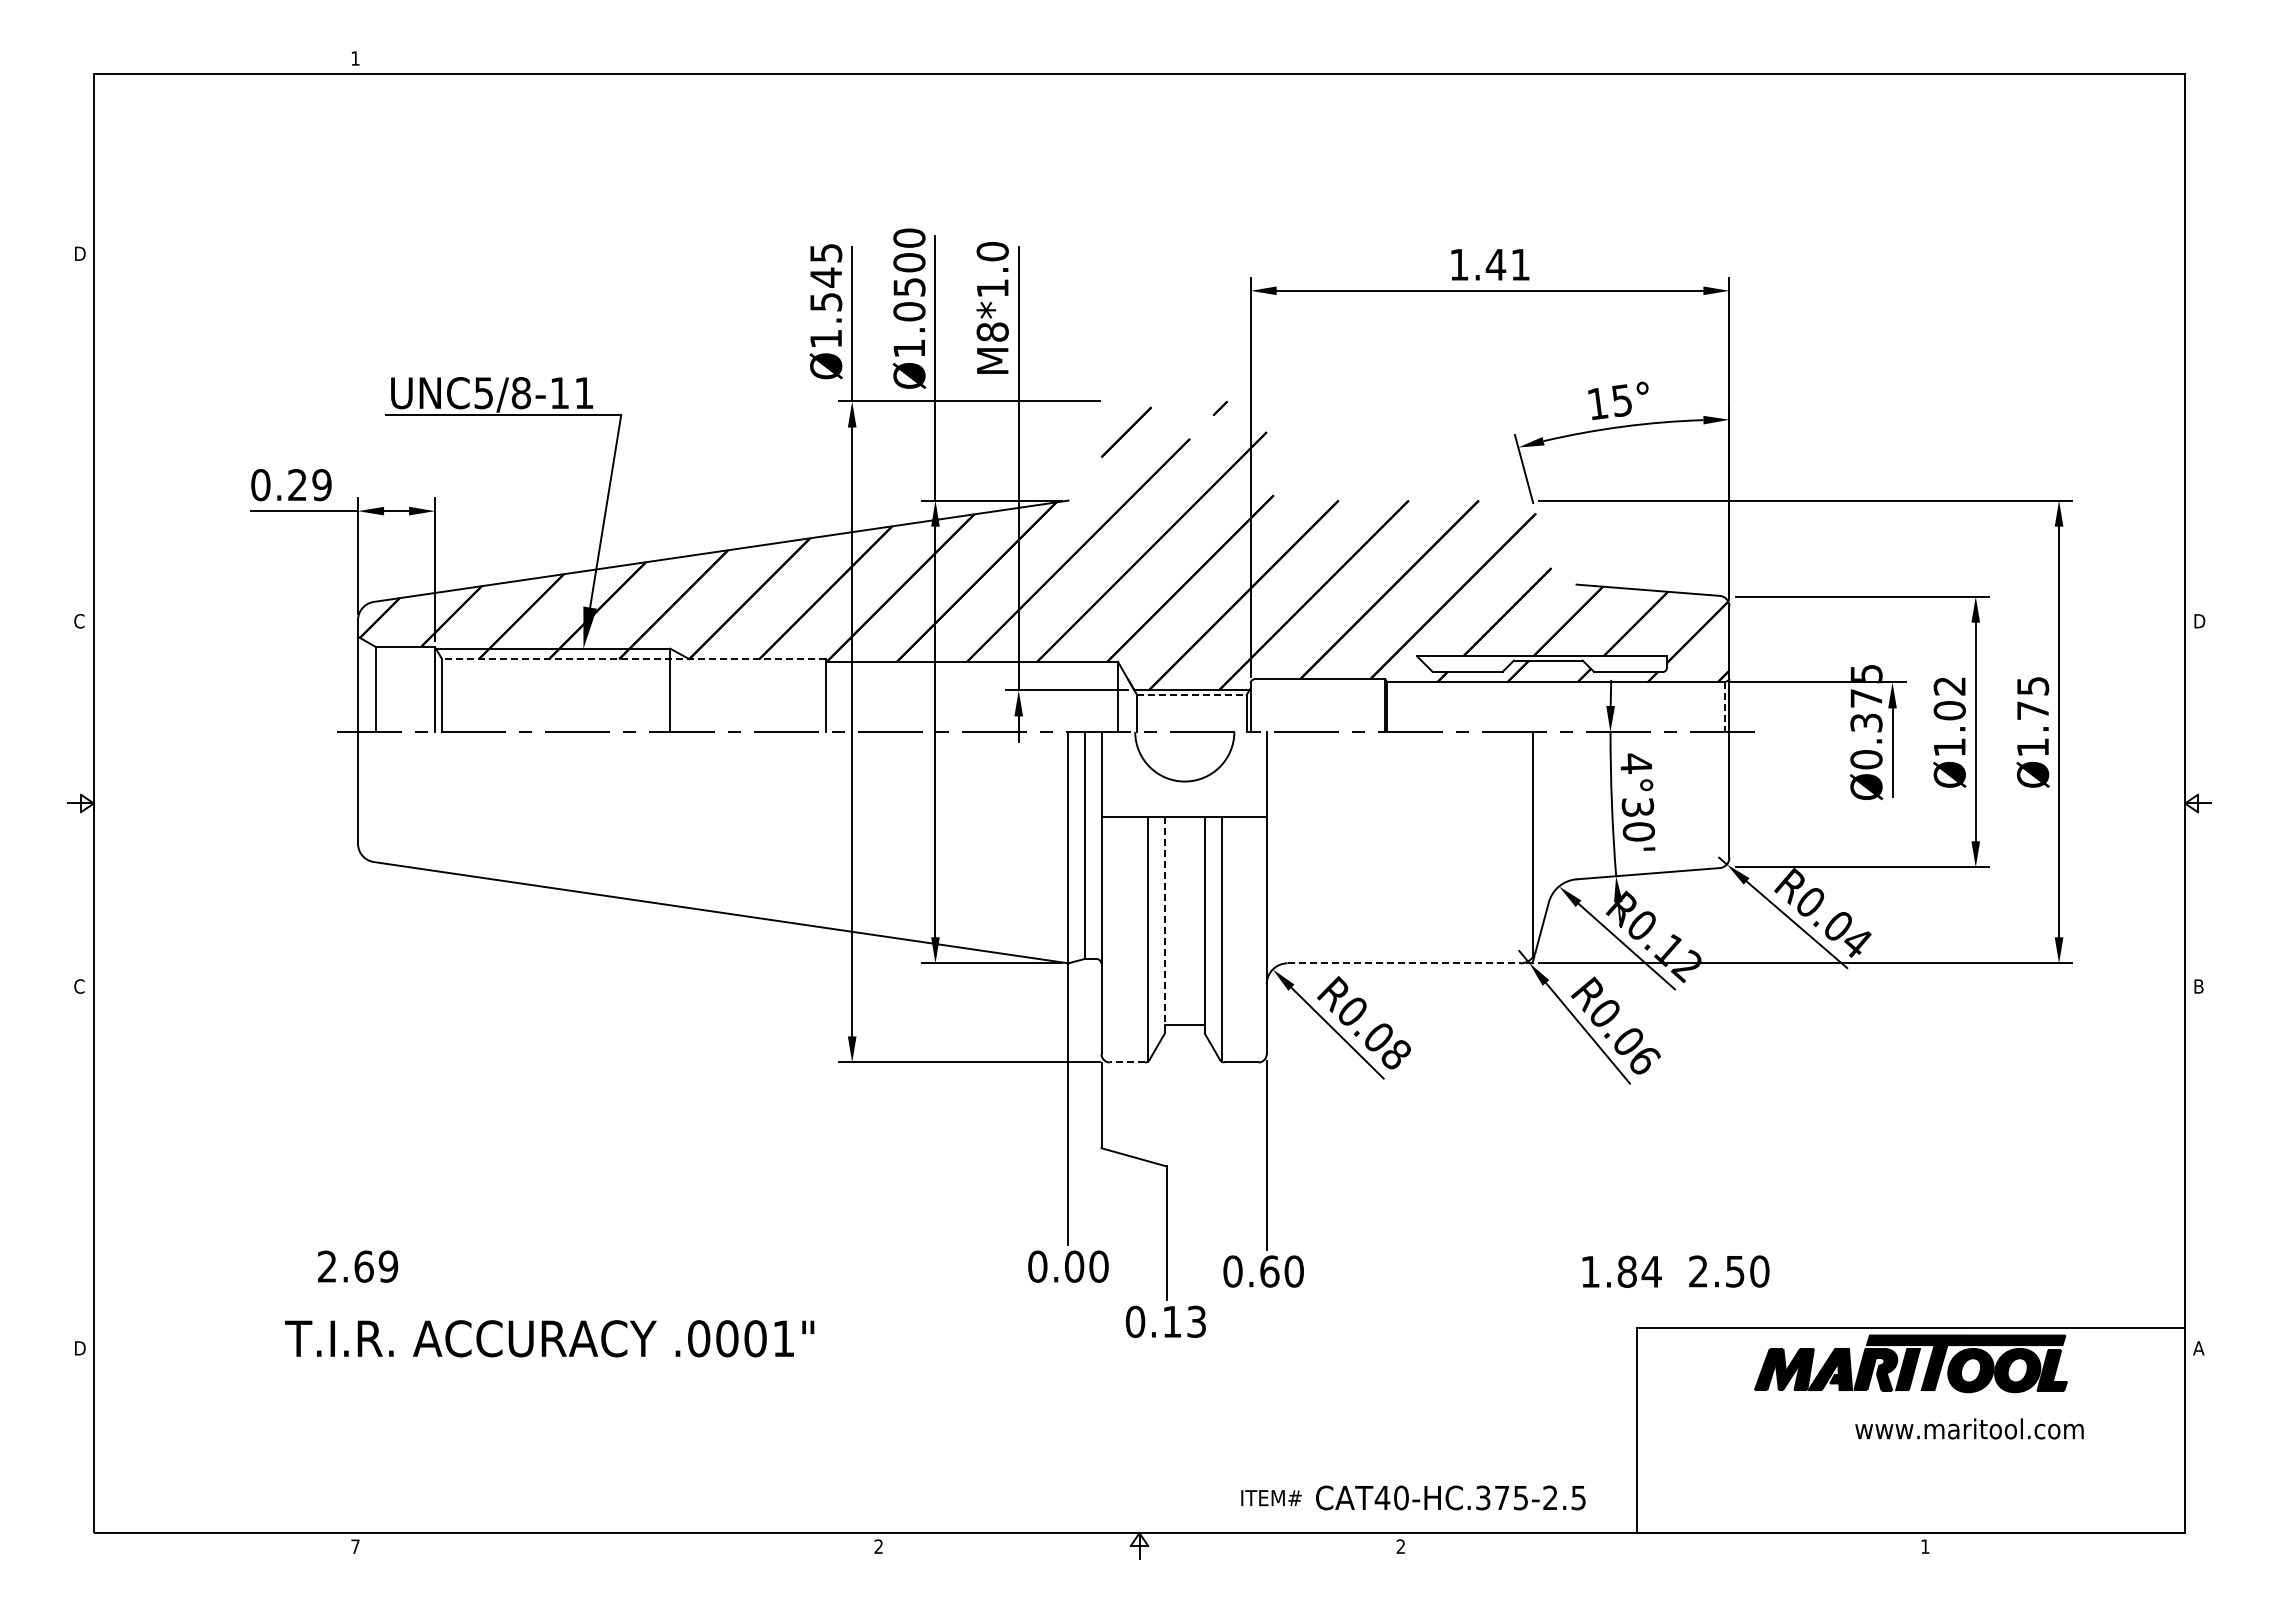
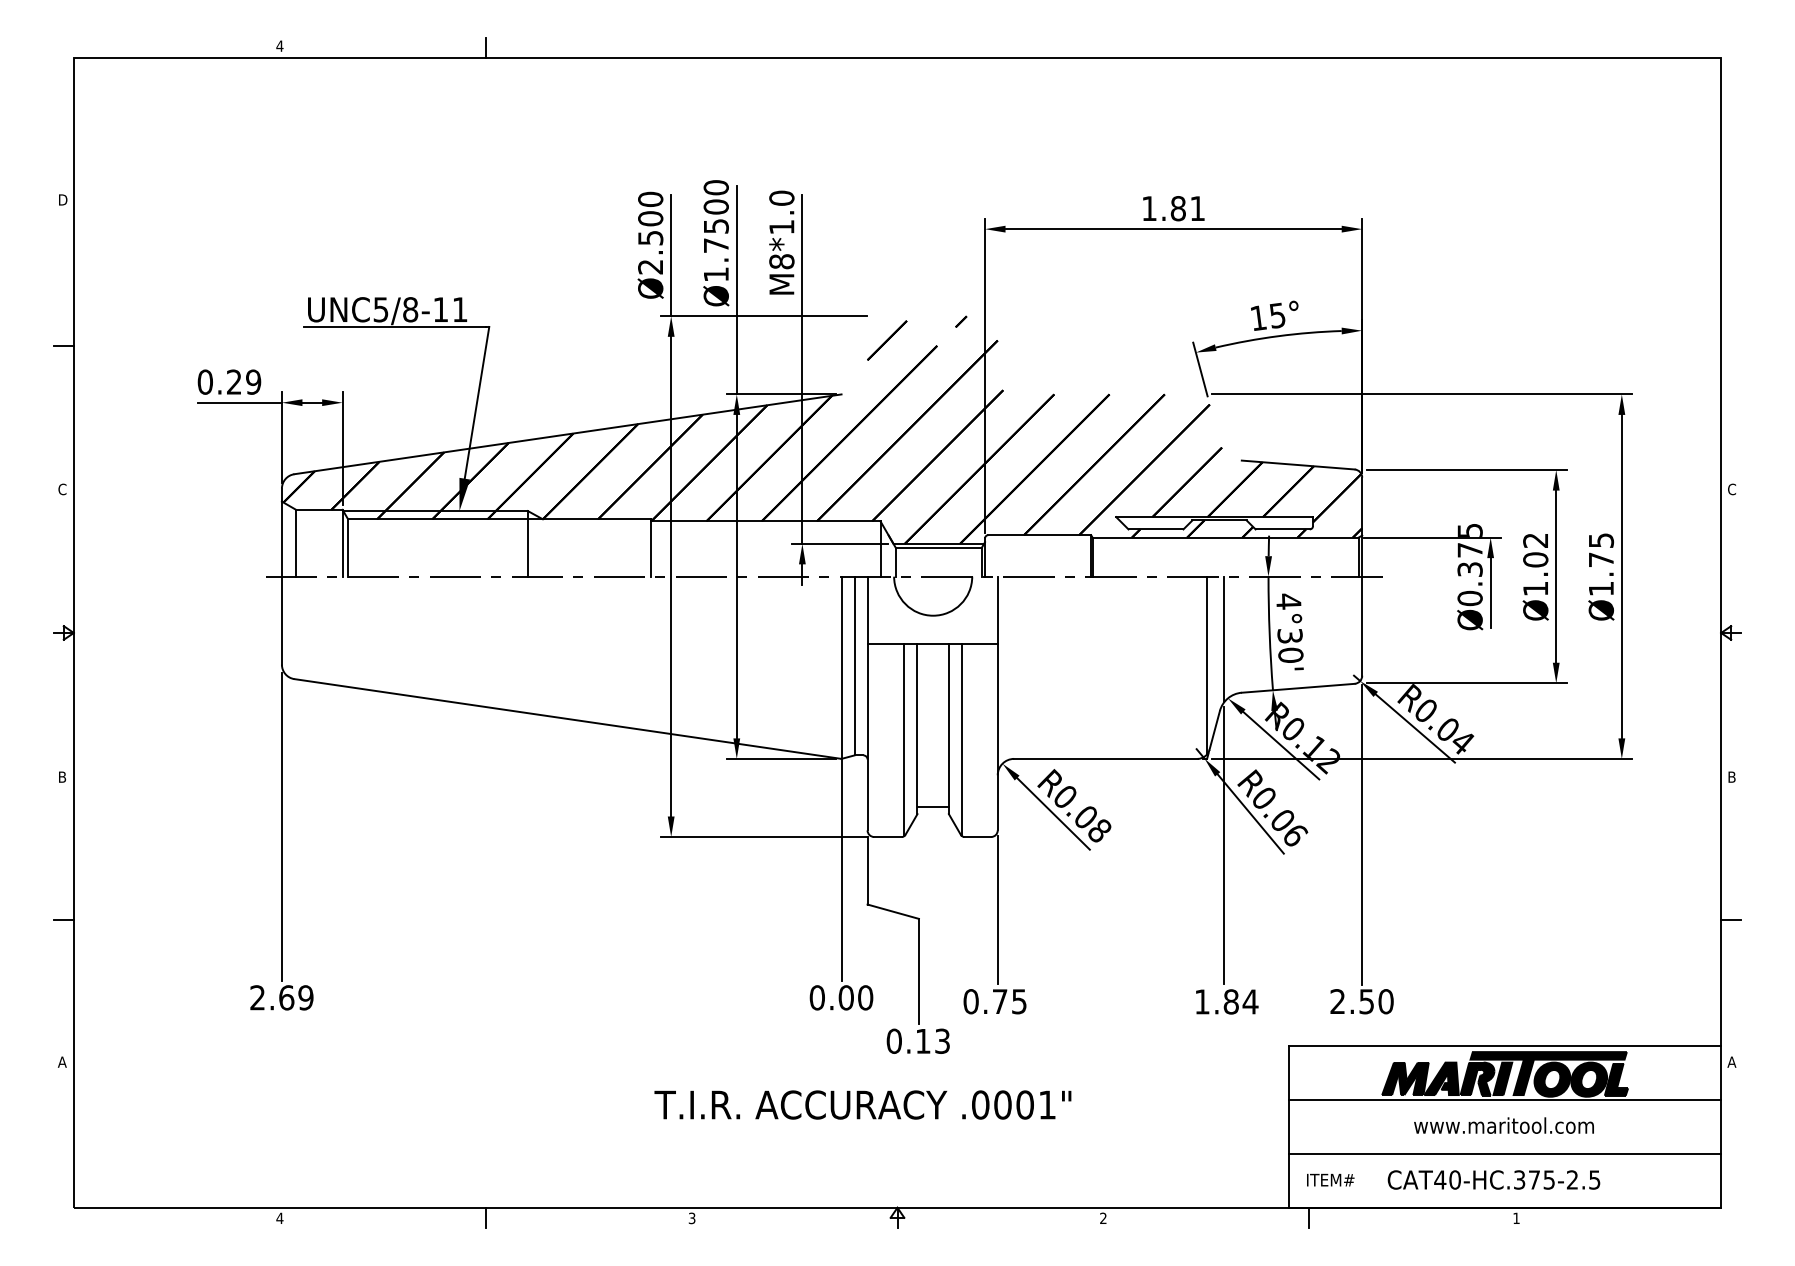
text: (355, 58) -> (279, 46), 1 -> 4
line: (616, 60) -> (485, 47), added
text: (1495, 264) -> (1177, 208), 1.41 -> 1.81
text: (826, 295) -> (650, 232), Ø1.545 -> Ø2.500
text: (909, 311) -> (716, 245), Ø1.0500 -> Ø1.7500
line: (80, 438) -> (63, 345), added
text: (2199, 621) -> (1732, 489), D -> C
line: (633, 659) -> (498, 519), dashed -> solid
line: (1191, 695) -> (938, 547), dashed -> solid
line: (1724, 707) -> (1358, 557), dashed -> solid
line: (1554, 811) -> (1224, 639), added
line: (1164, 925) -> (917, 729), dashed -> solid
line: (1404, 963) -> (1106, 759), dashed -> solid
text: (79, 986) -> (62, 777), C -> B
line: (358, 1049) -> (282, 826), added
line: (1729, 1060) -> (1362, 835), added
line: (1127, 1062) -> (888, 837), dashed -> solid
line: (1554, 1073) -> (1224, 845), added
line: (80, 1168) -> (63, 920), added
line: (2197, 1168) -> (1730, 920), added
text: (1281, 1271) -> (1009, 1001), 0.60 -> 0.75
text: (1621, 1271) -> (1226, 1001), moved
text: (549, 1338) -> (862, 1104), moved
text: (79, 1348) -> (62, 1062), D -> A
line: (1910, 1396) -> (1504, 1100), added
text: (1969, 1428) -> (1504, 1125), moved
line: (1910, 1464) -> (1504, 1153), added
text: (1450, 1497) -> (1493, 1179), moved
text: (1271, 1498) -> (1330, 1180), moved
line: (616, 1545) -> (485, 1217), added
line: (1662, 1545) -> (1309, 1217), added
text: (355, 1546) -> (279, 1218), 7 -> 4
text: (878, 1546) -> (691, 1218), 2 -> 3

